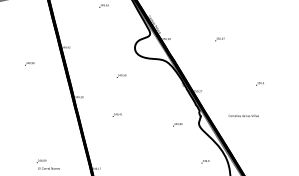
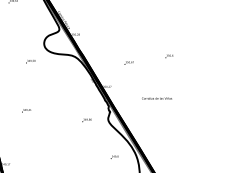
text: (219, 39) -> (128, 63), moved
text: (121, 75) -> (30, 61), moved
text: (259, 83) -> (168, 56), moved
text: (243, 115) -> (156, 98), moved

